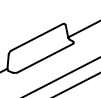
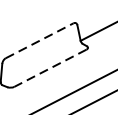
line: (37, 37) -> (40, 40), solid -> dashed
line: (45, 58) -> (50, 68), solid -> dashed

